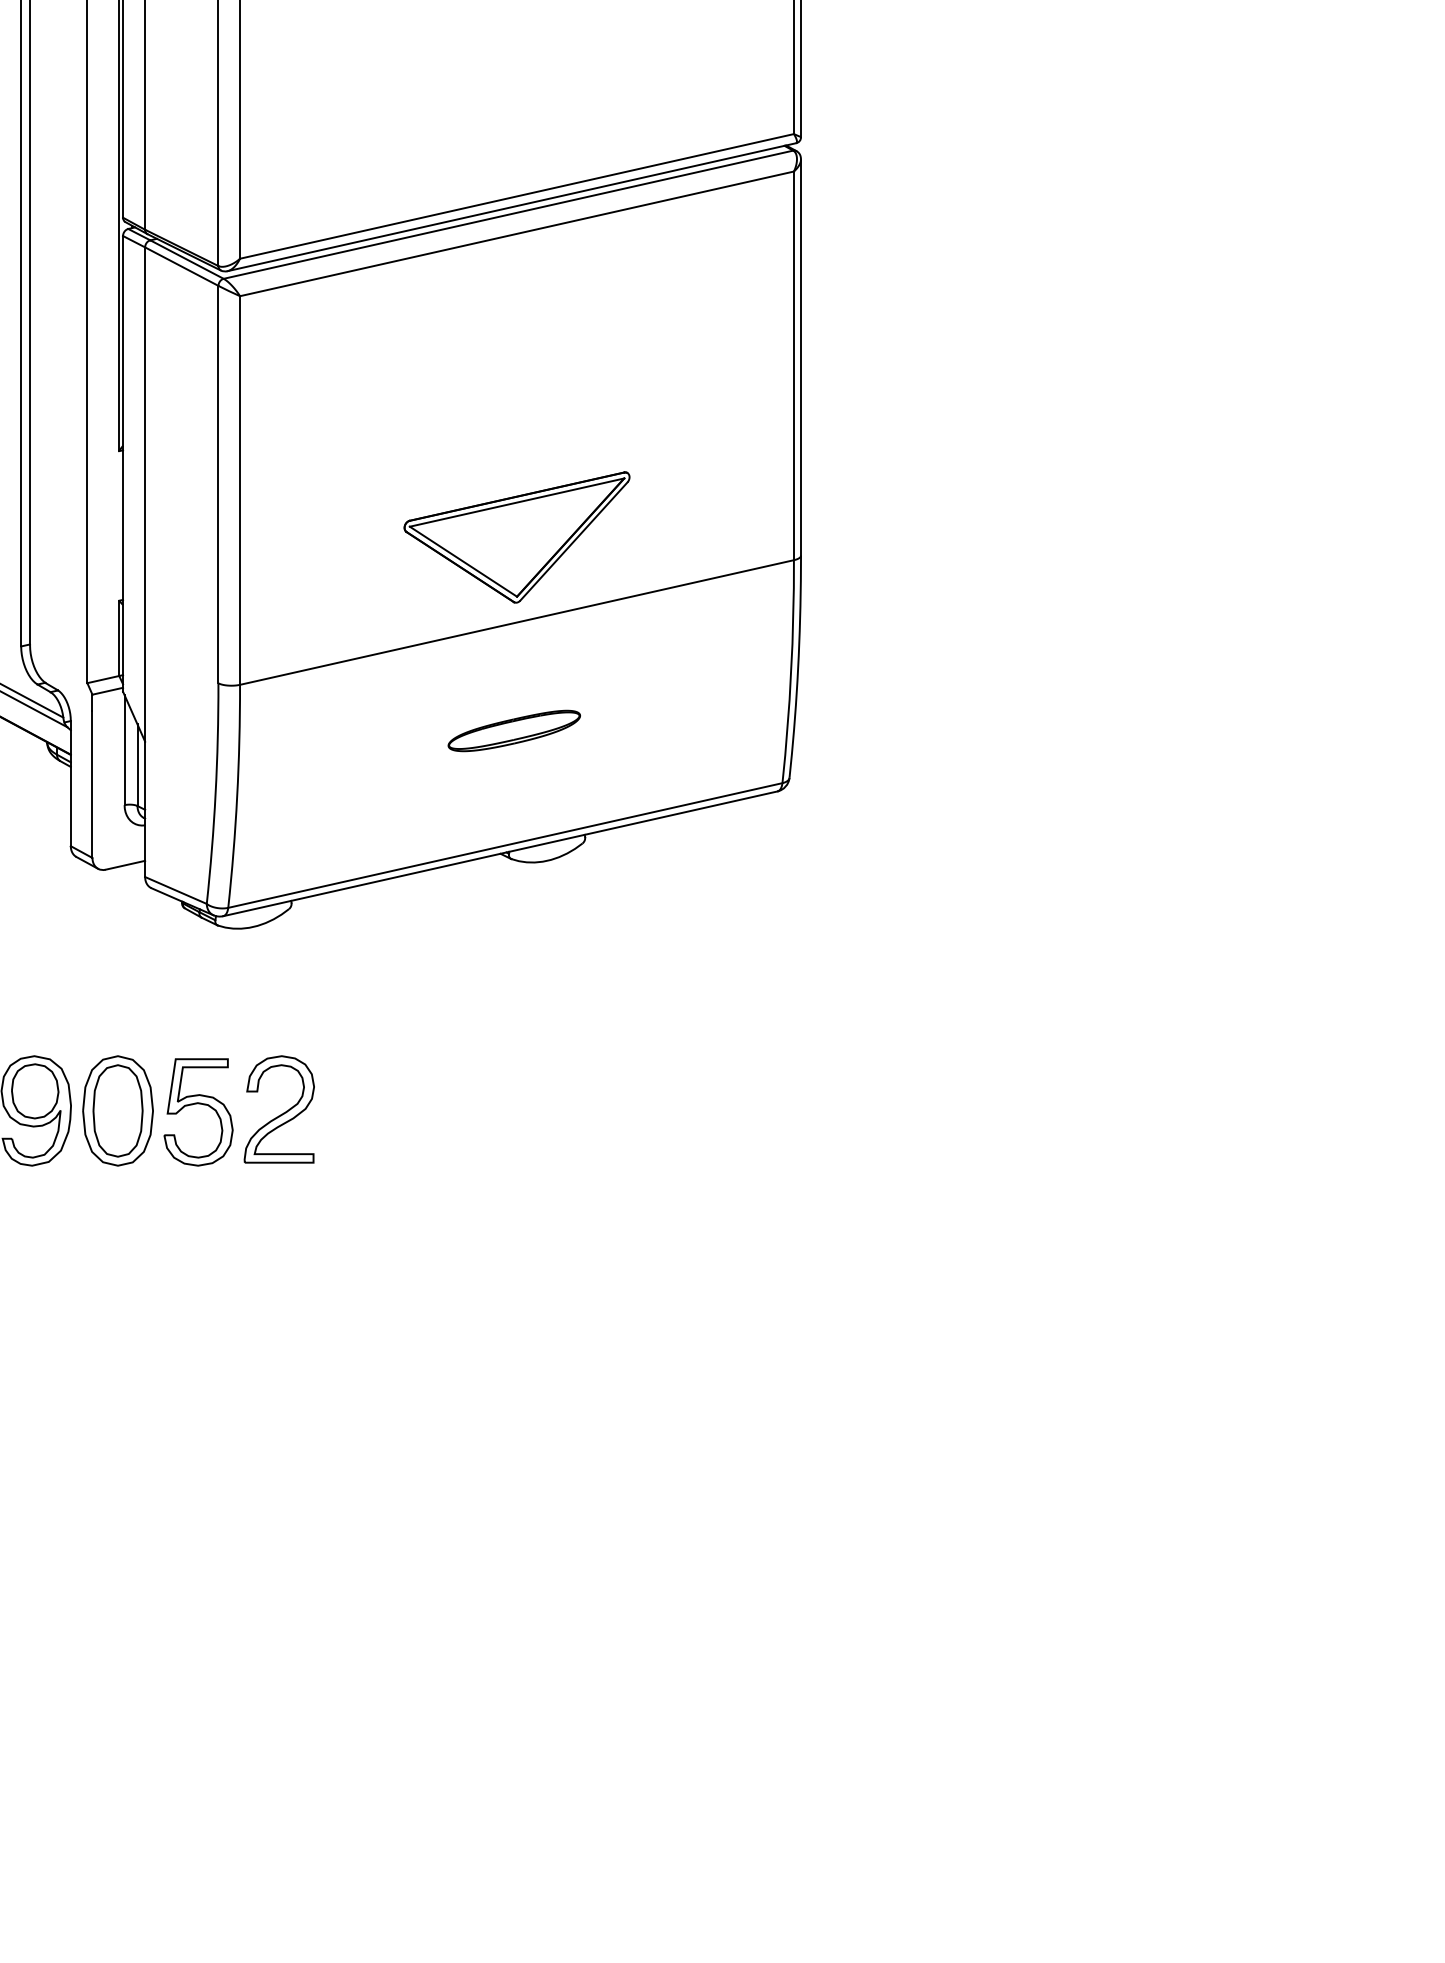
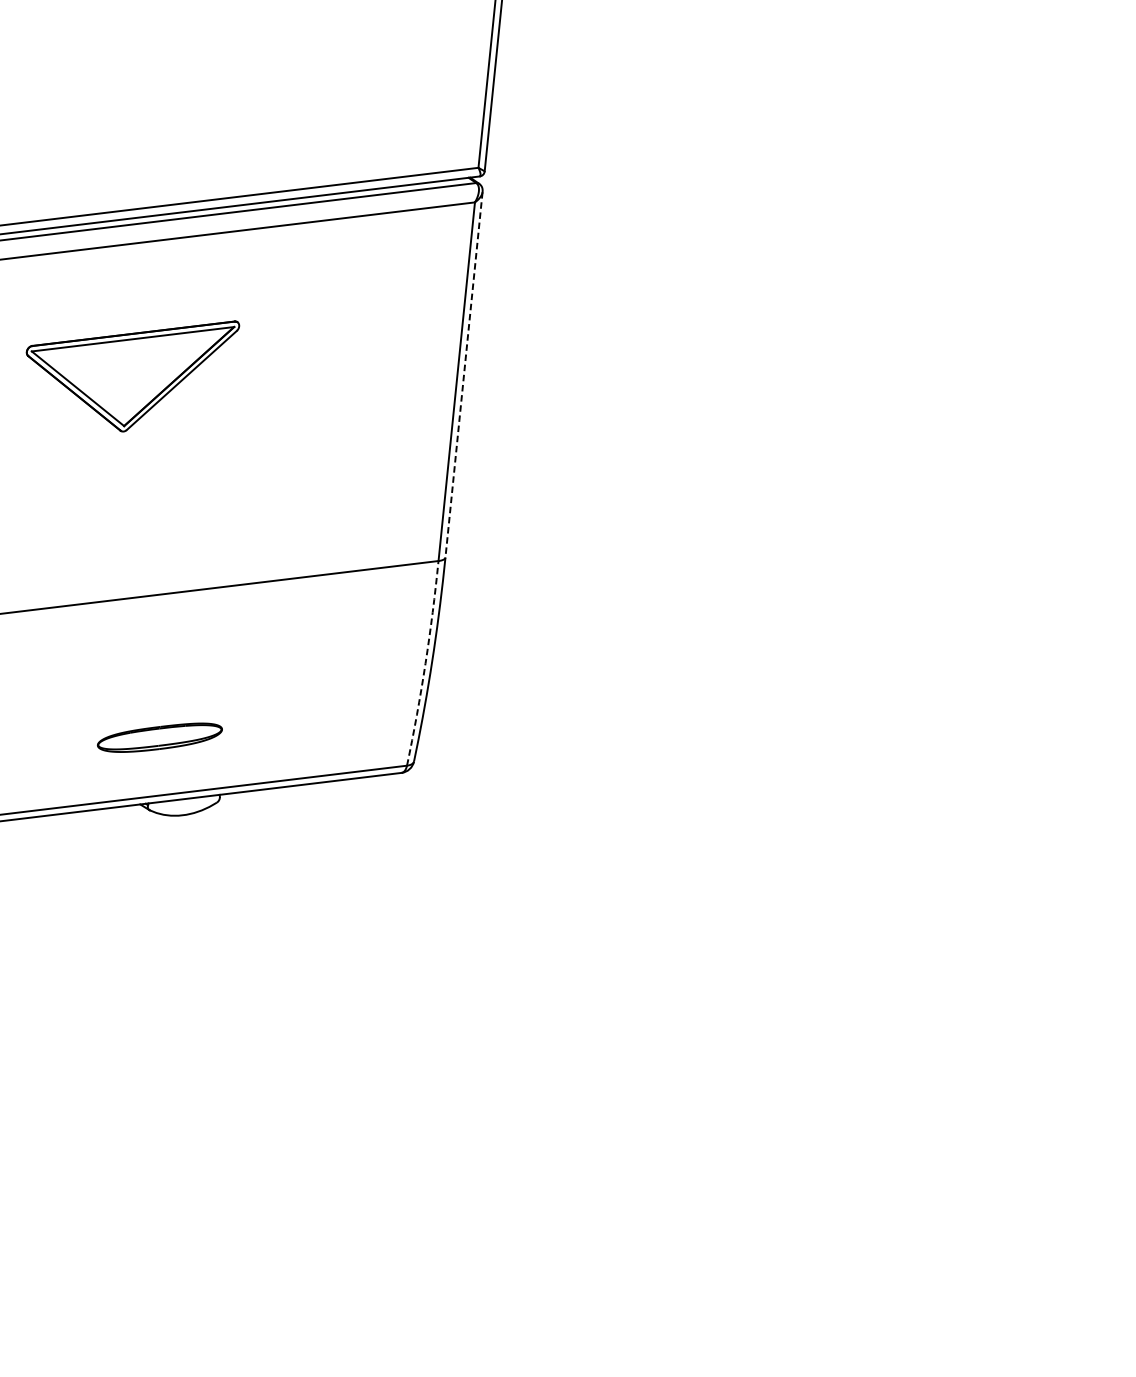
line: (801, 358) -> (464, 375), solid -> dashed
part: (516, 537) -> (129, 371), moved
arc: (791, 671) -> (425, 663), solid -> dashed
part: (513, 730) -> (159, 737), moved

